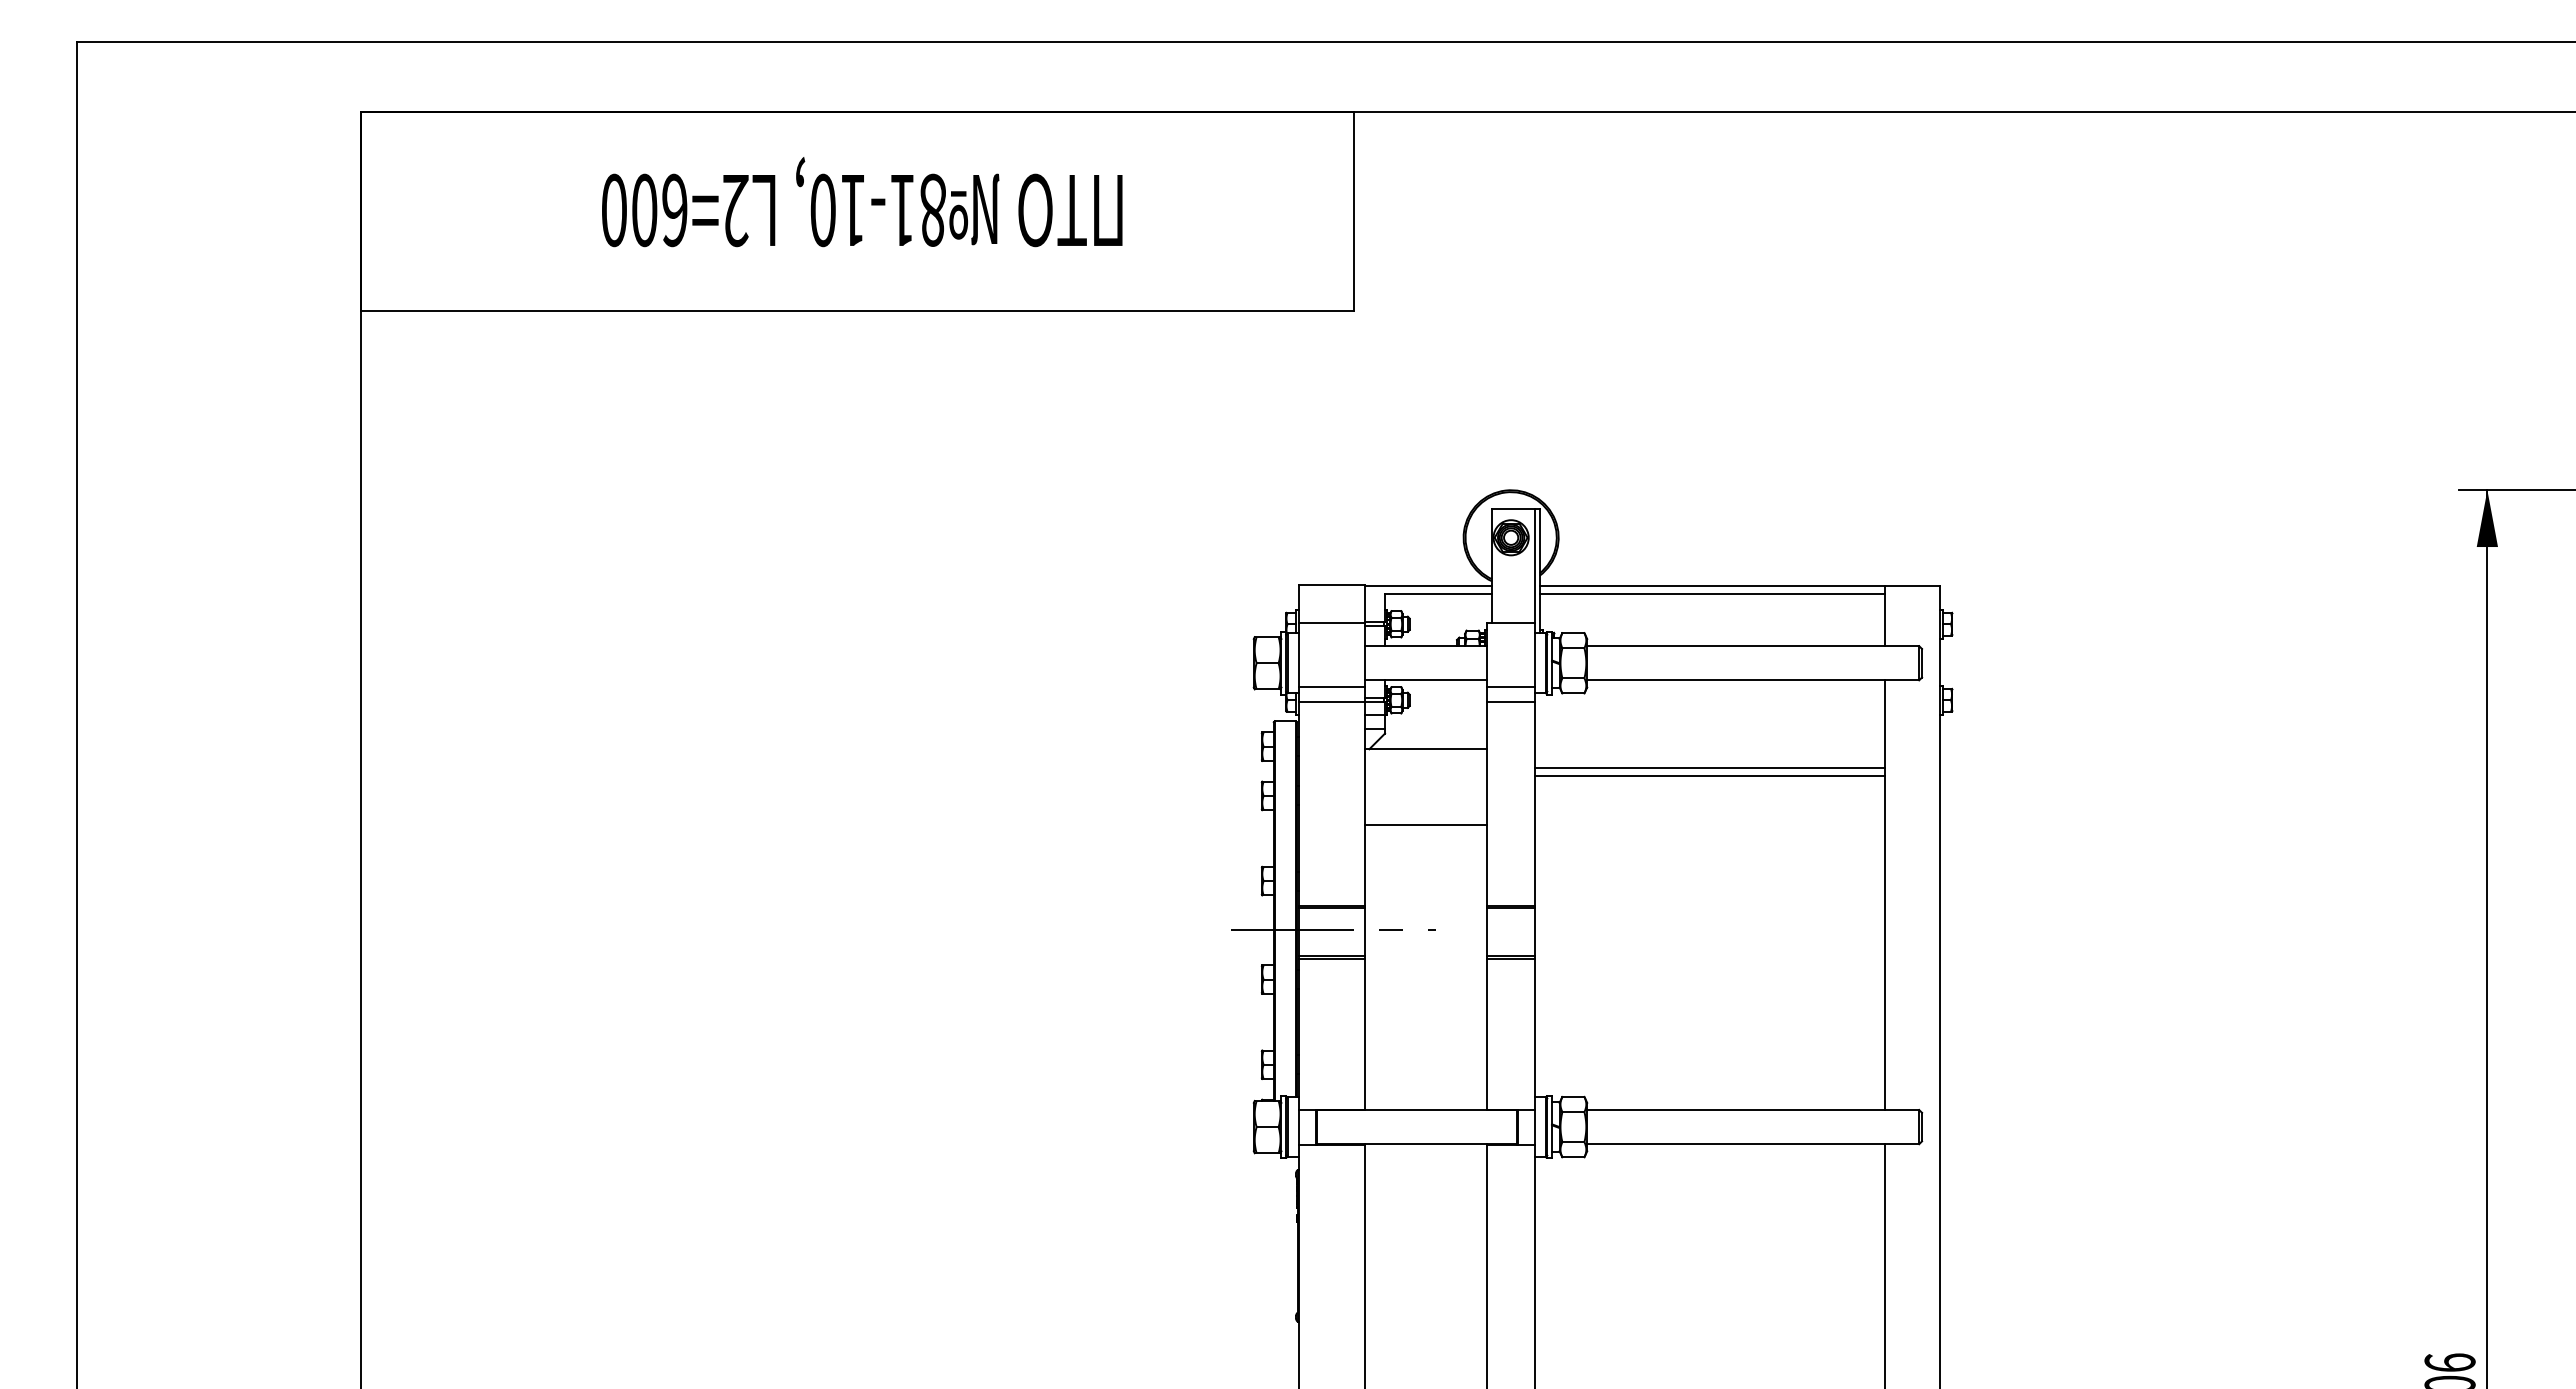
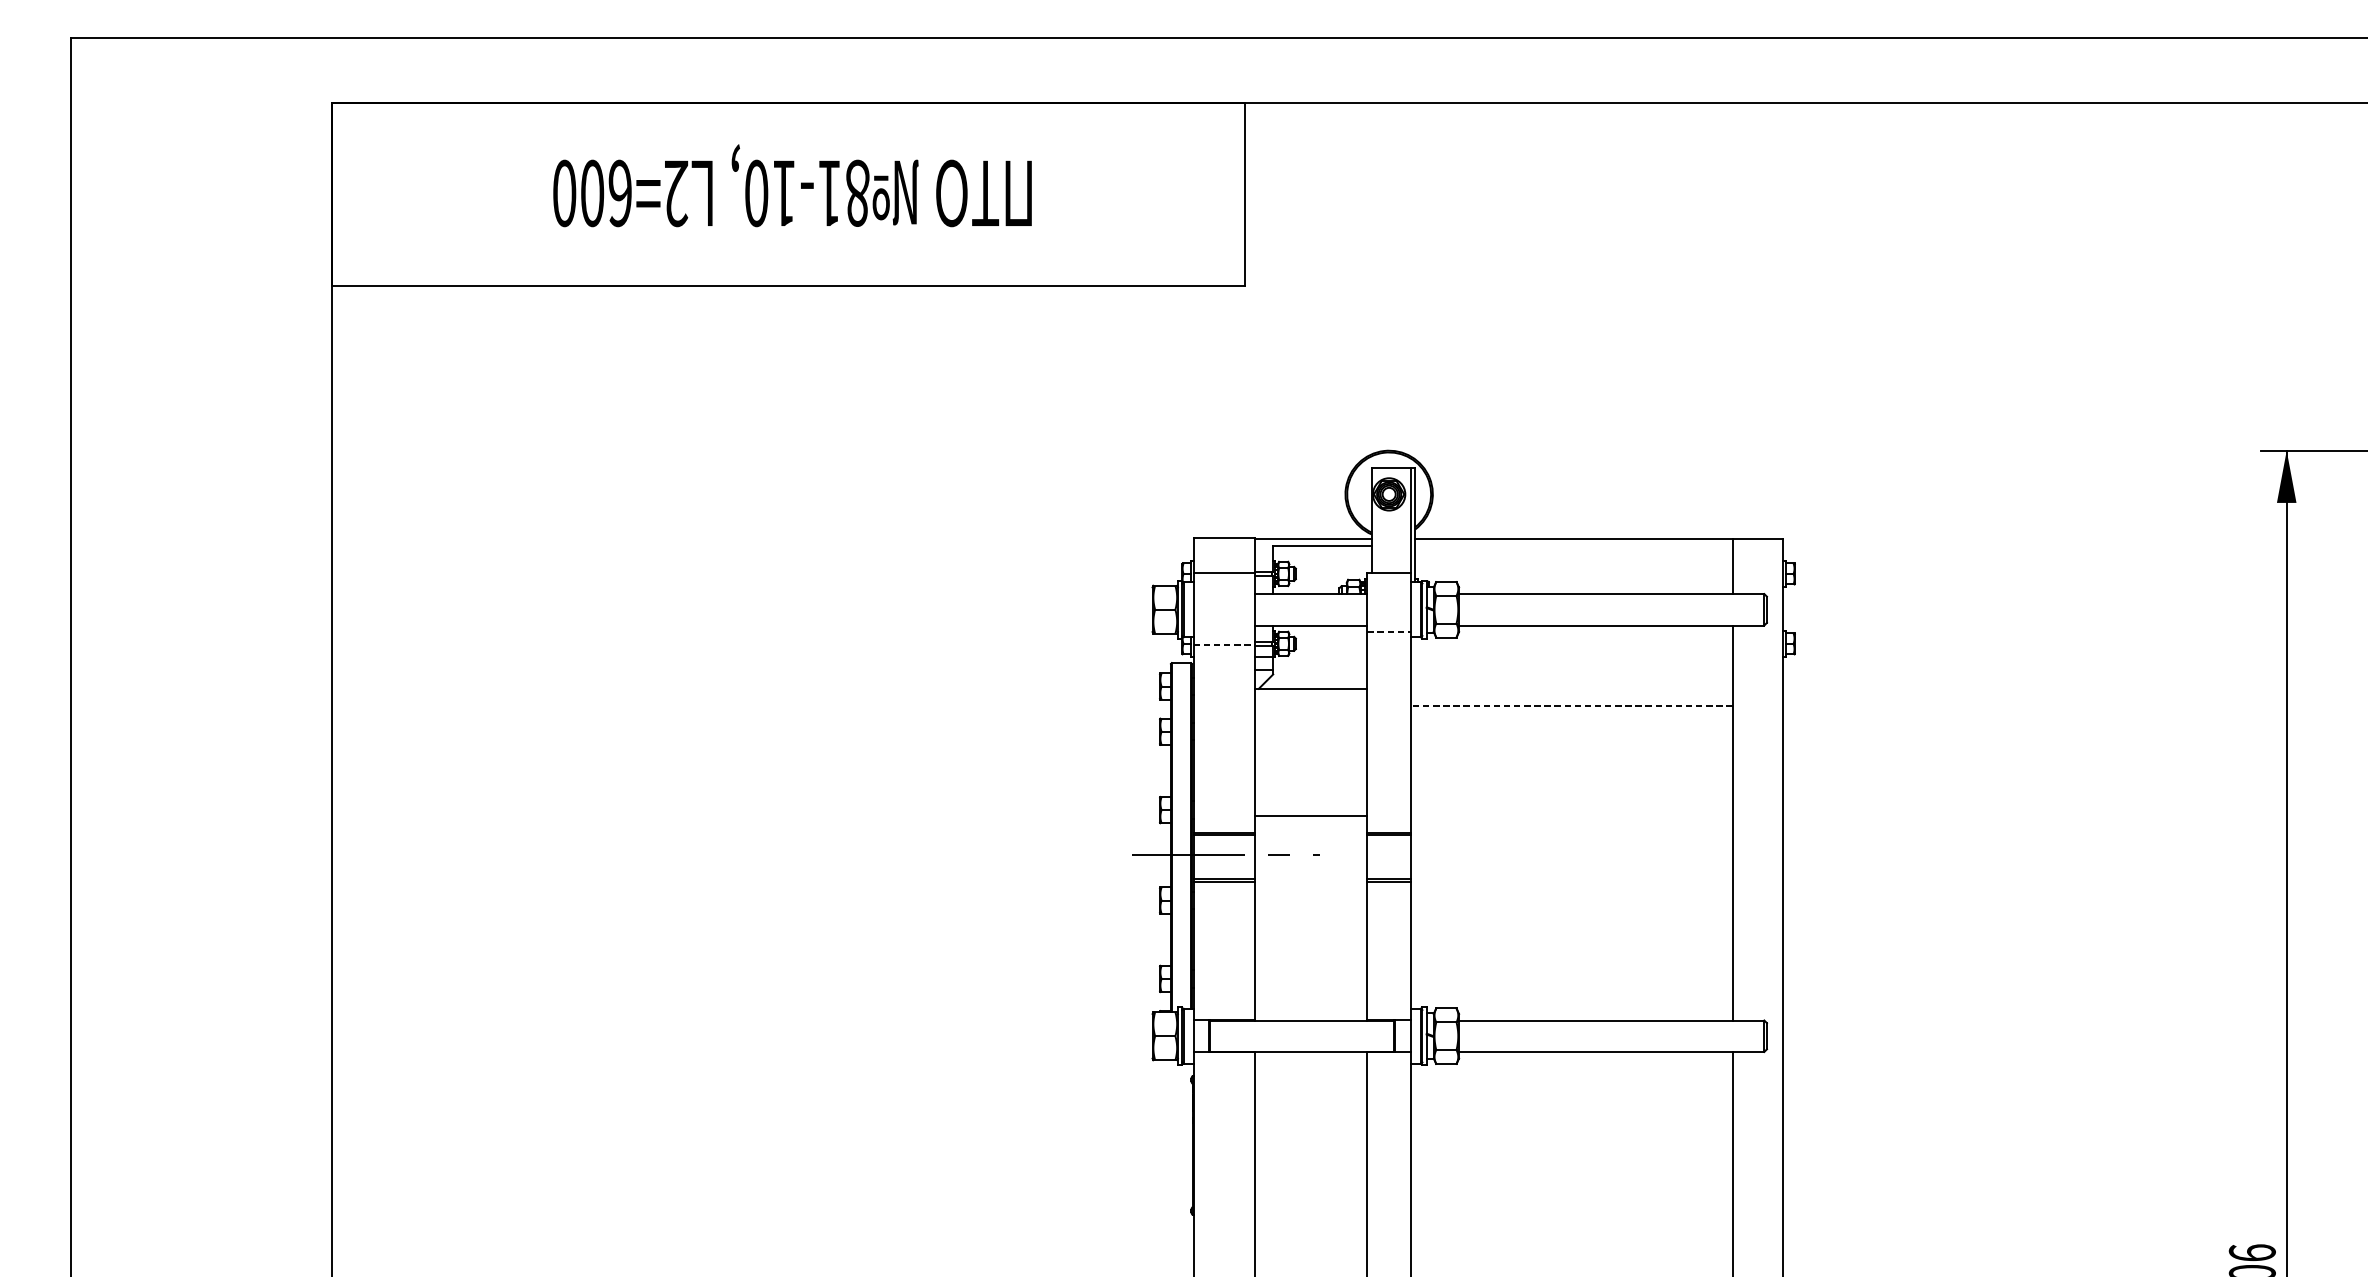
line: (1711, 594) -> (1573, 546), removed
line: (1331, 687) -> (1223, 632), removed
line: (1511, 687) -> (1389, 632), solid -> dashed
line: (1332, 701) -> (1224, 644), solid -> dashed
line: (1510, 701) -> (1388, 644), removed
line: (1709, 768) -> (1571, 706), solid -> dashed
line: (1709, 776) -> (1571, 713), removed
line: (1426, 825) -> (1311, 815), moved

